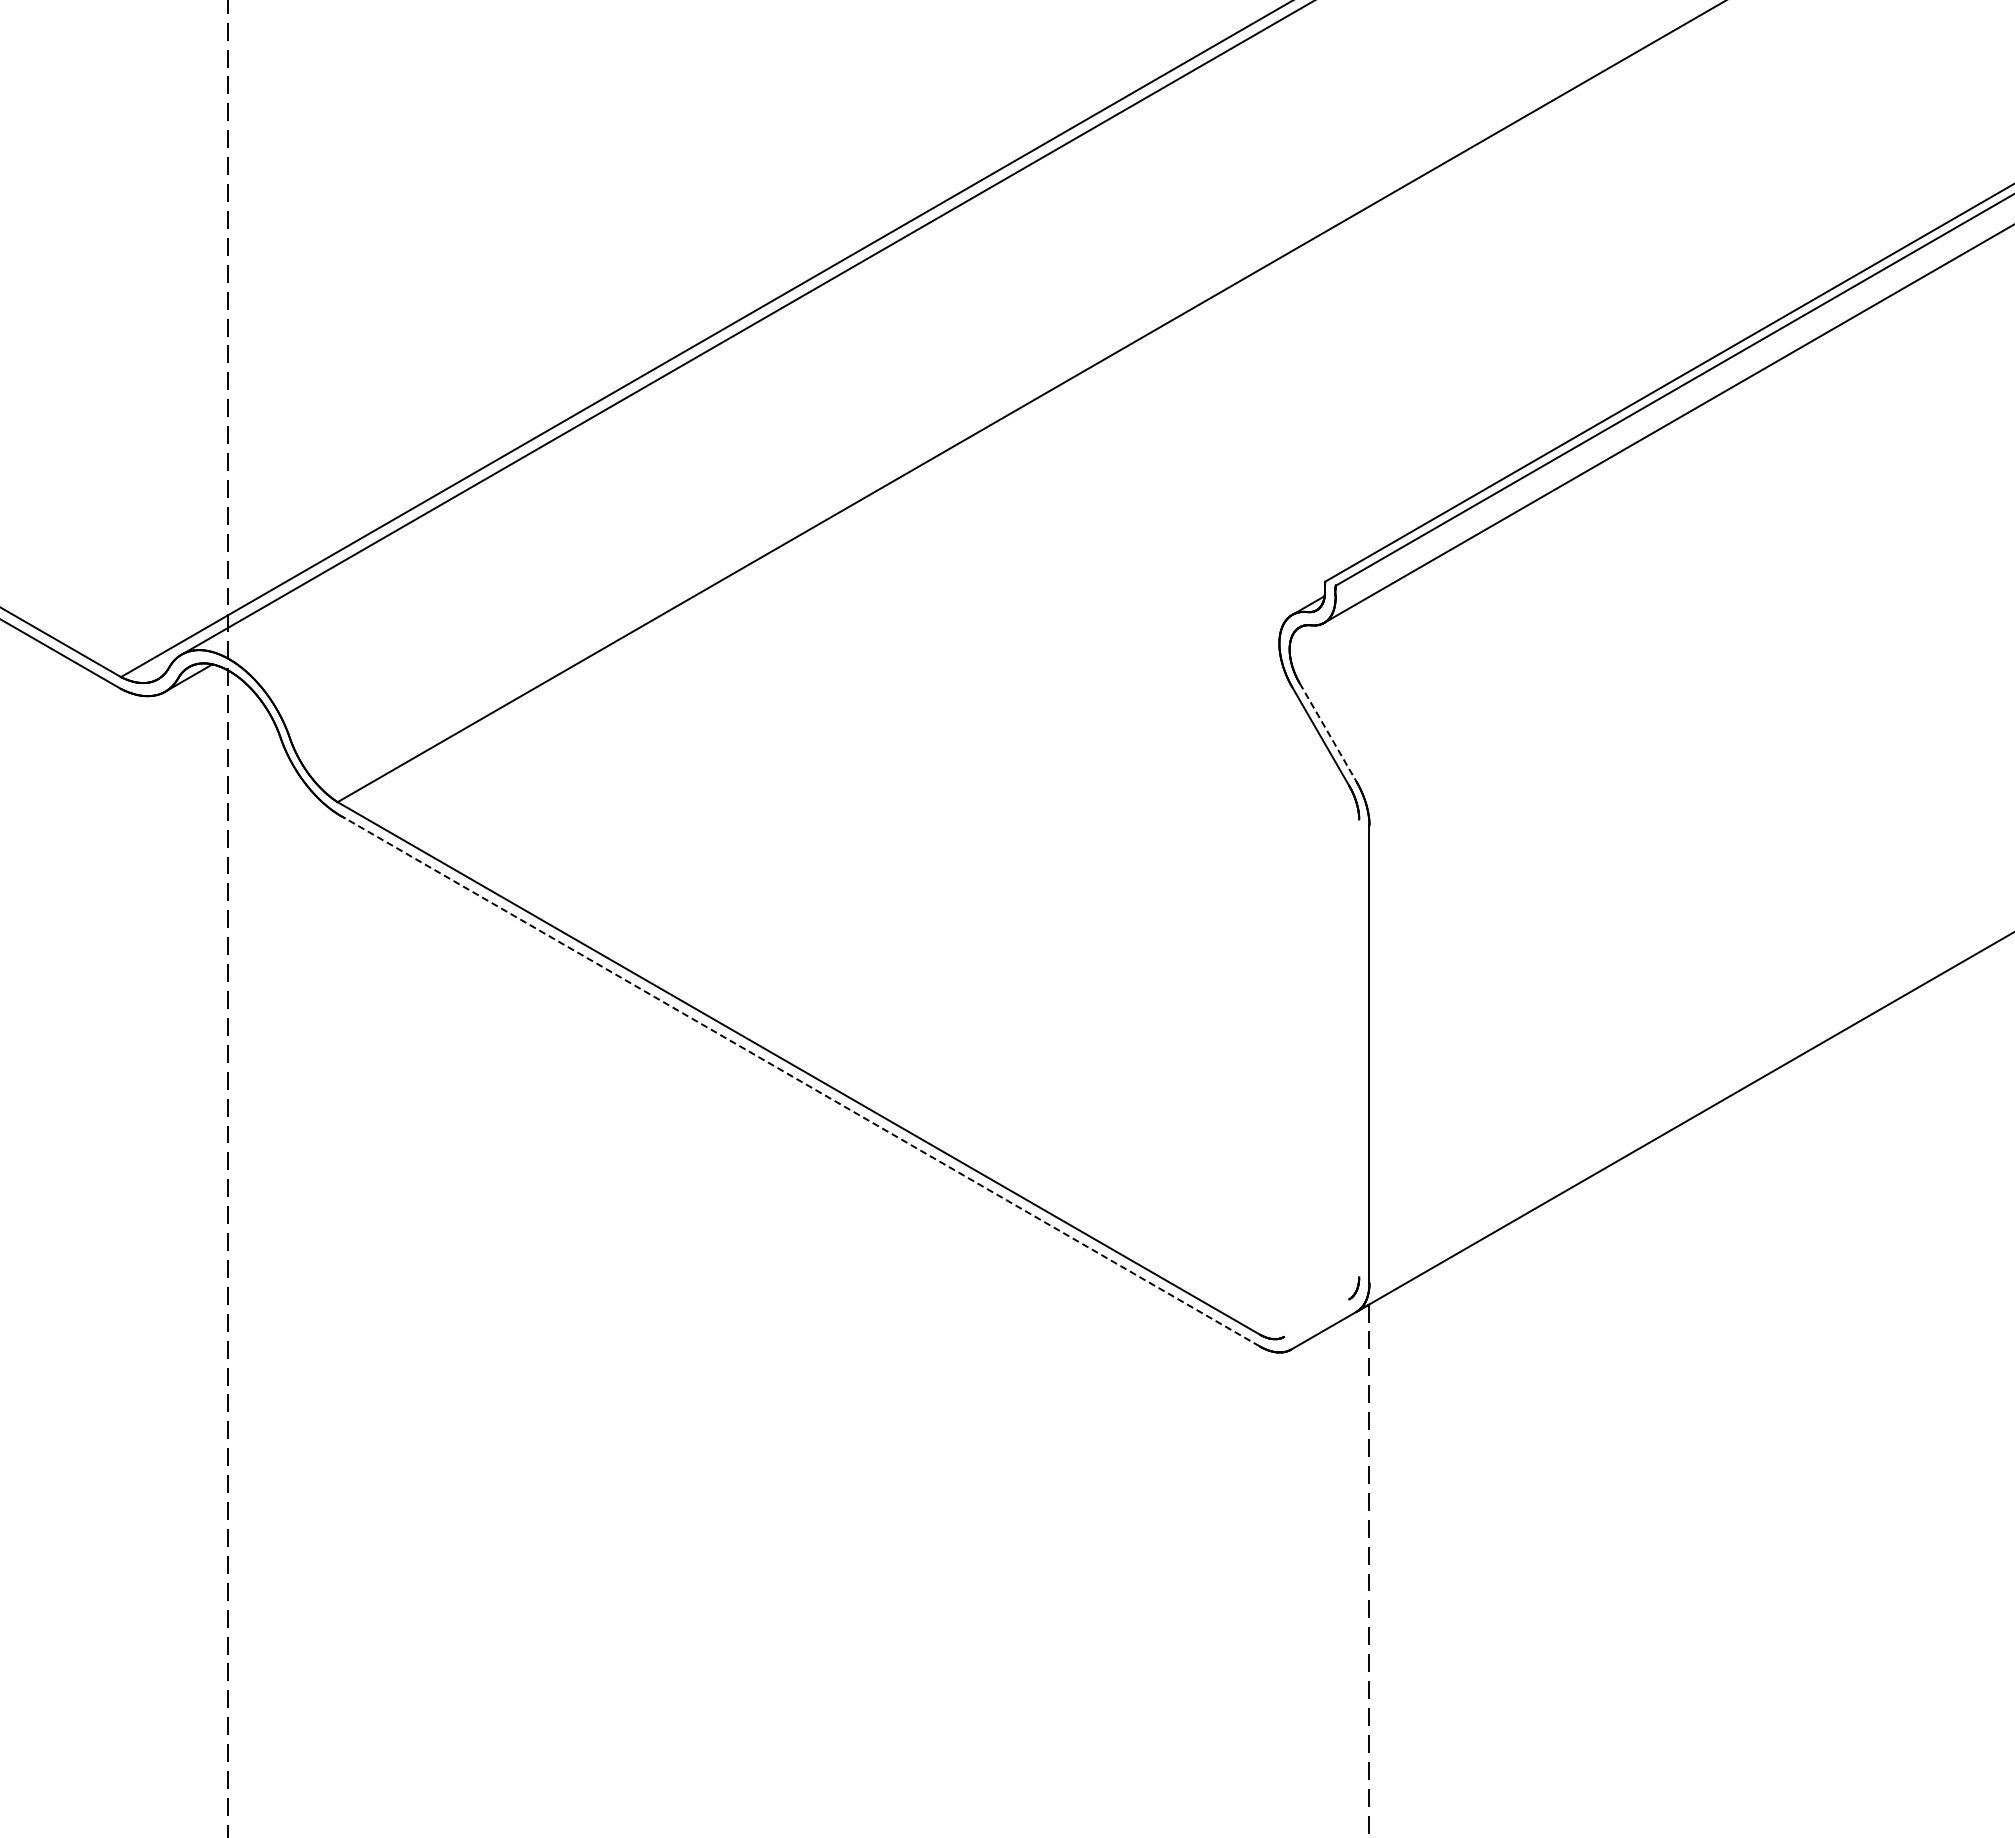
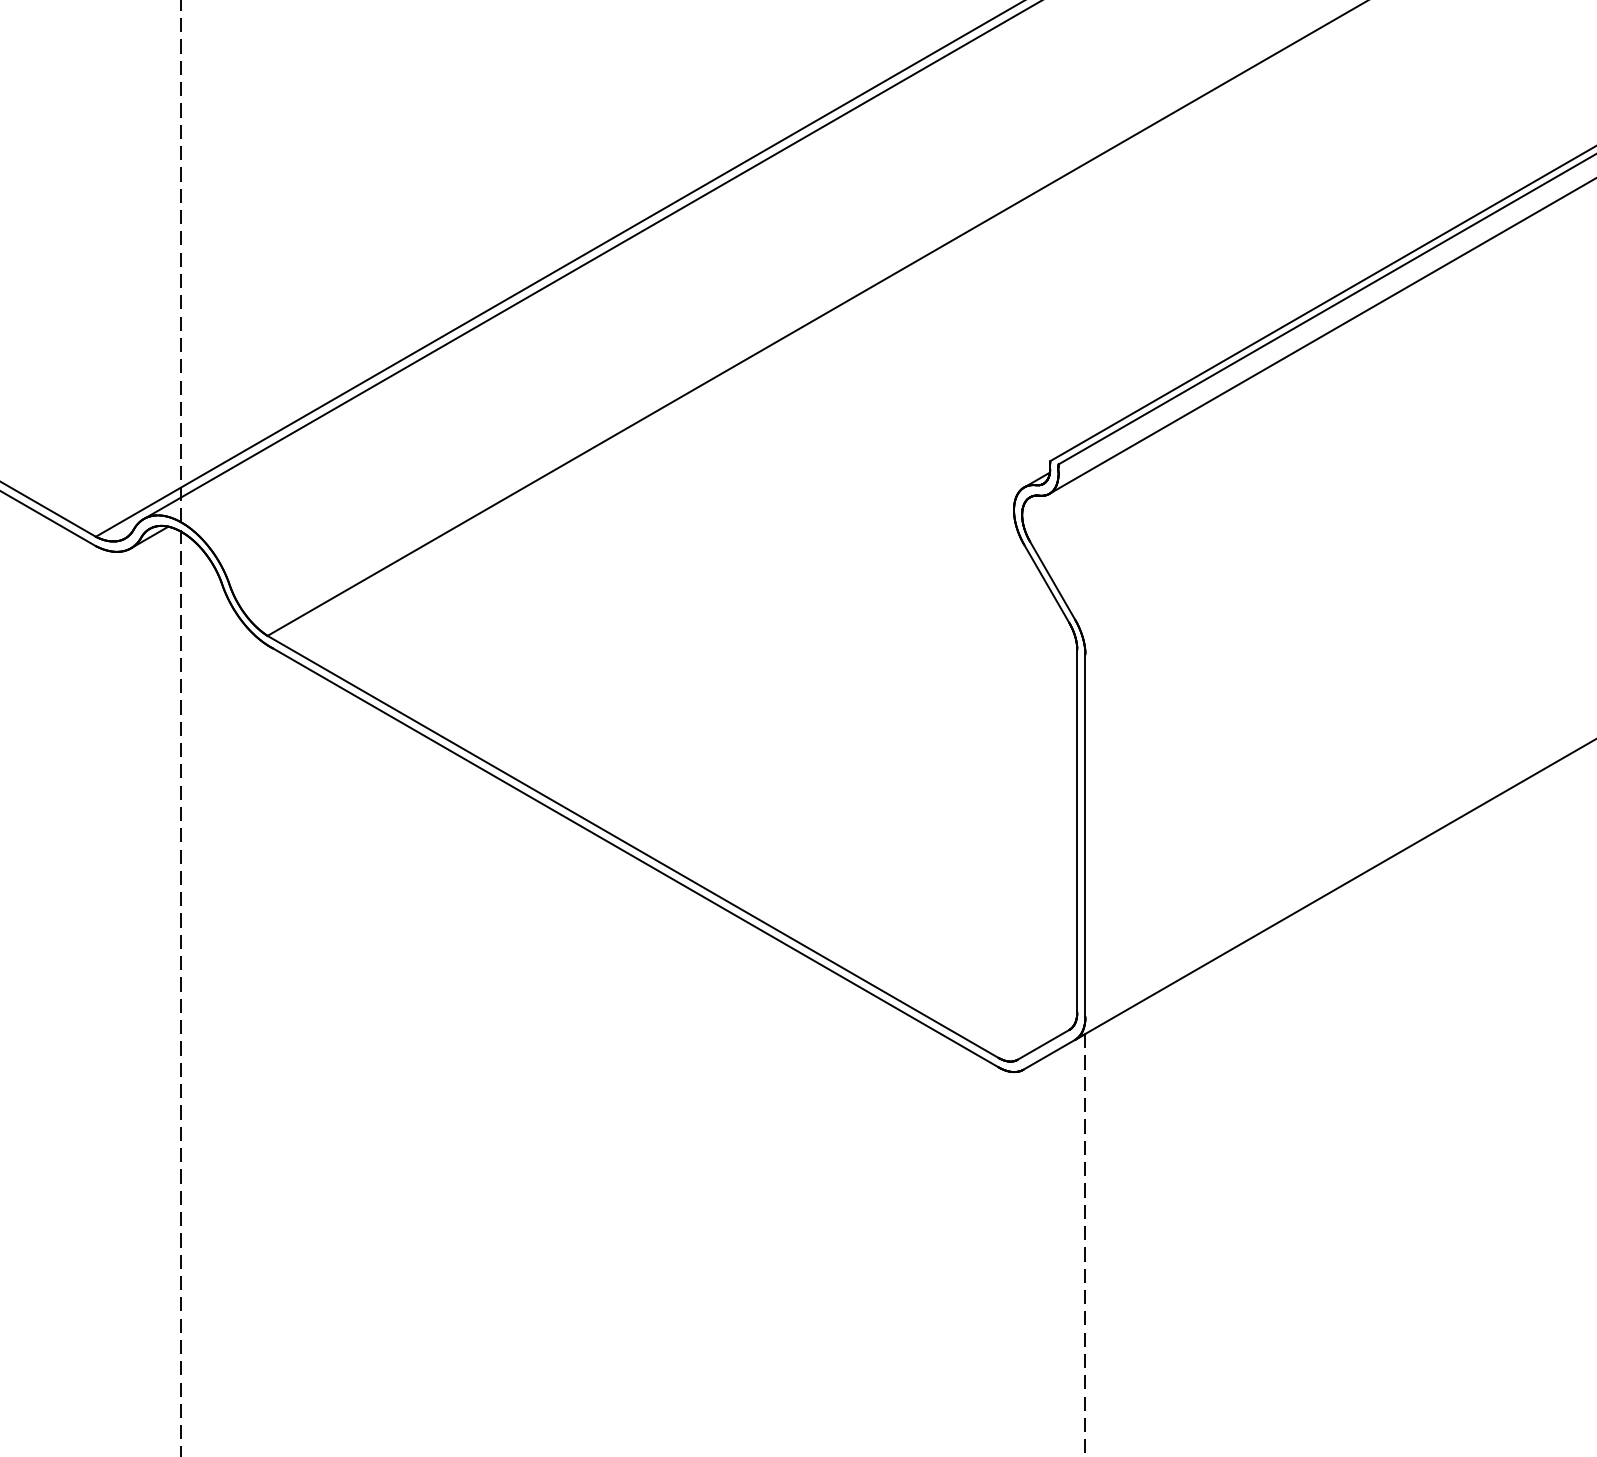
line: (1328, 732) -> (1052, 580), dashed -> solid
line: (1359, 1048) -> (1077, 831), added
line: (801, 1082) -> (635, 858), dashed -> solid
line: (1316, 1317) -> (1043, 1044), added

